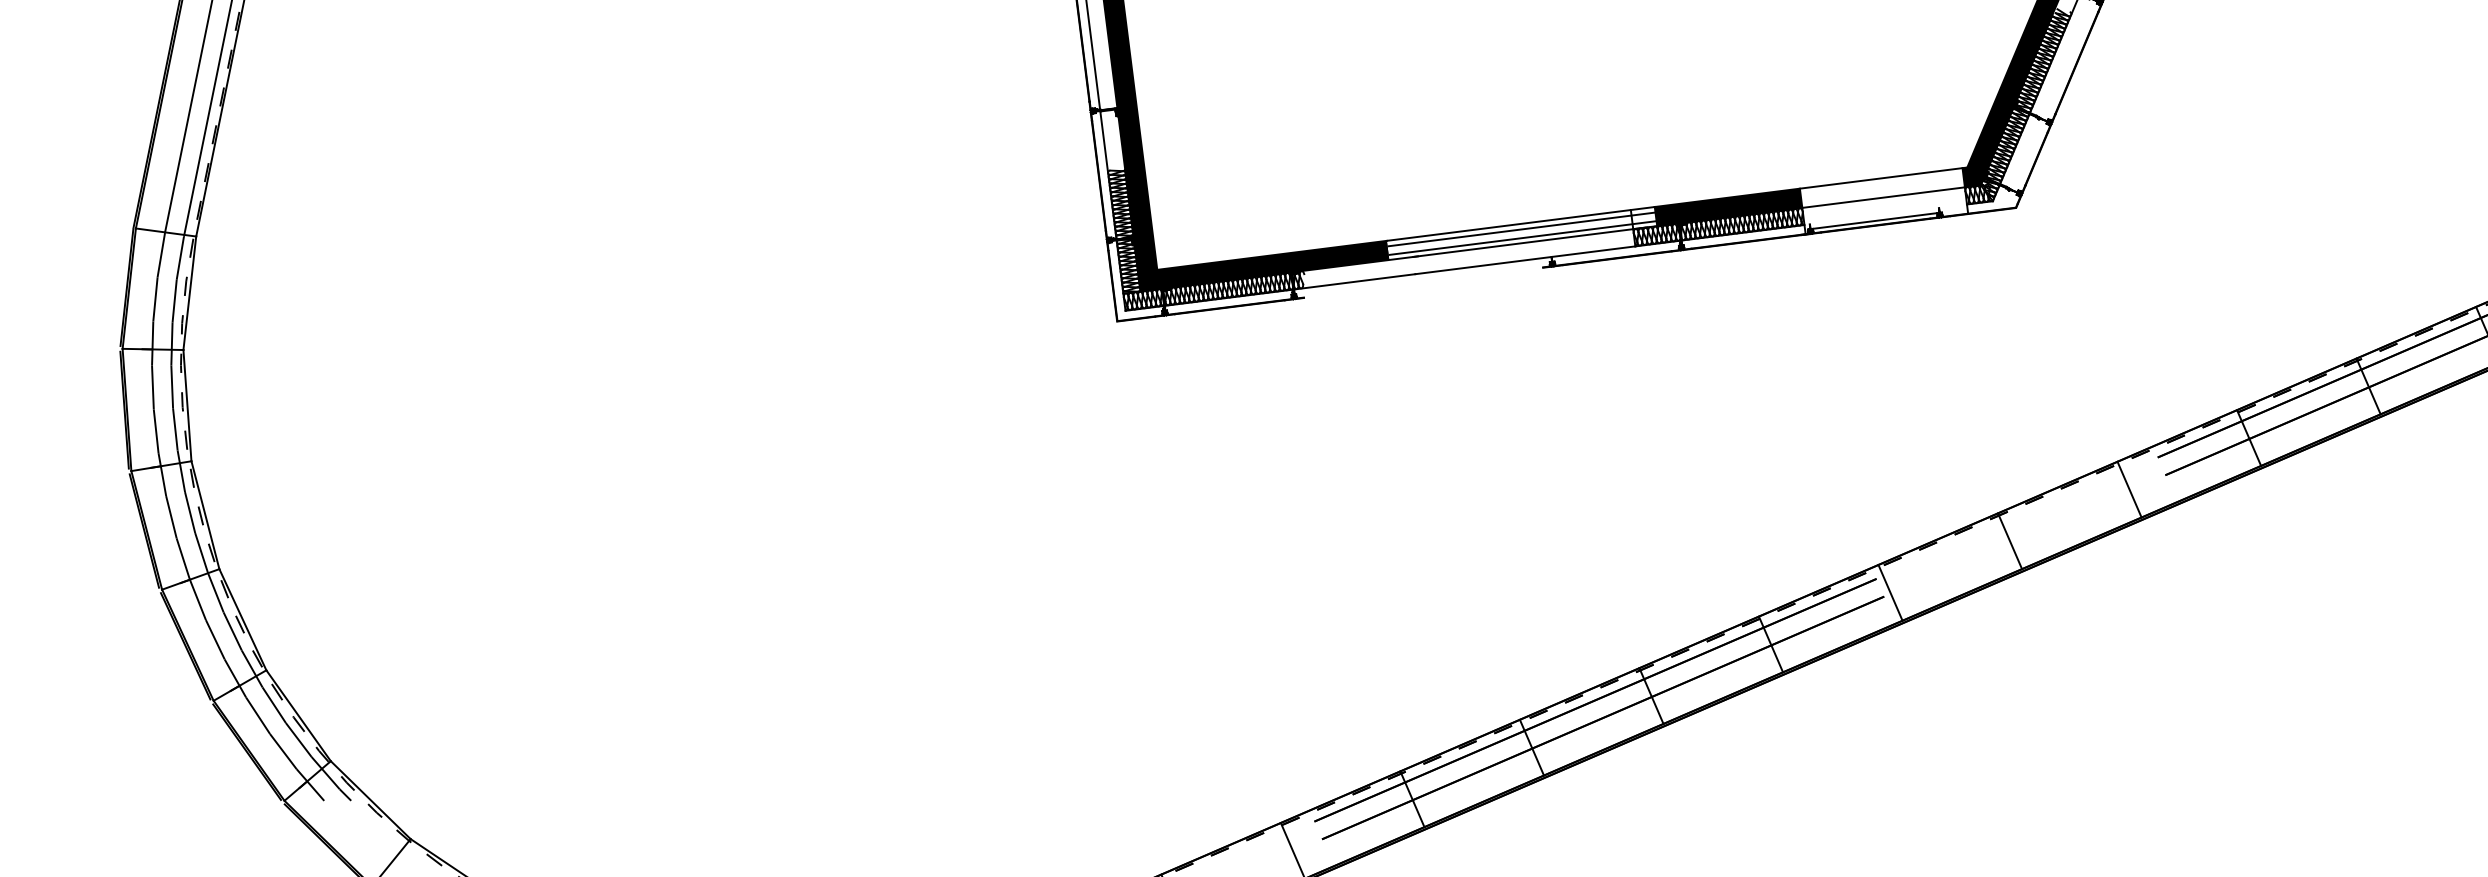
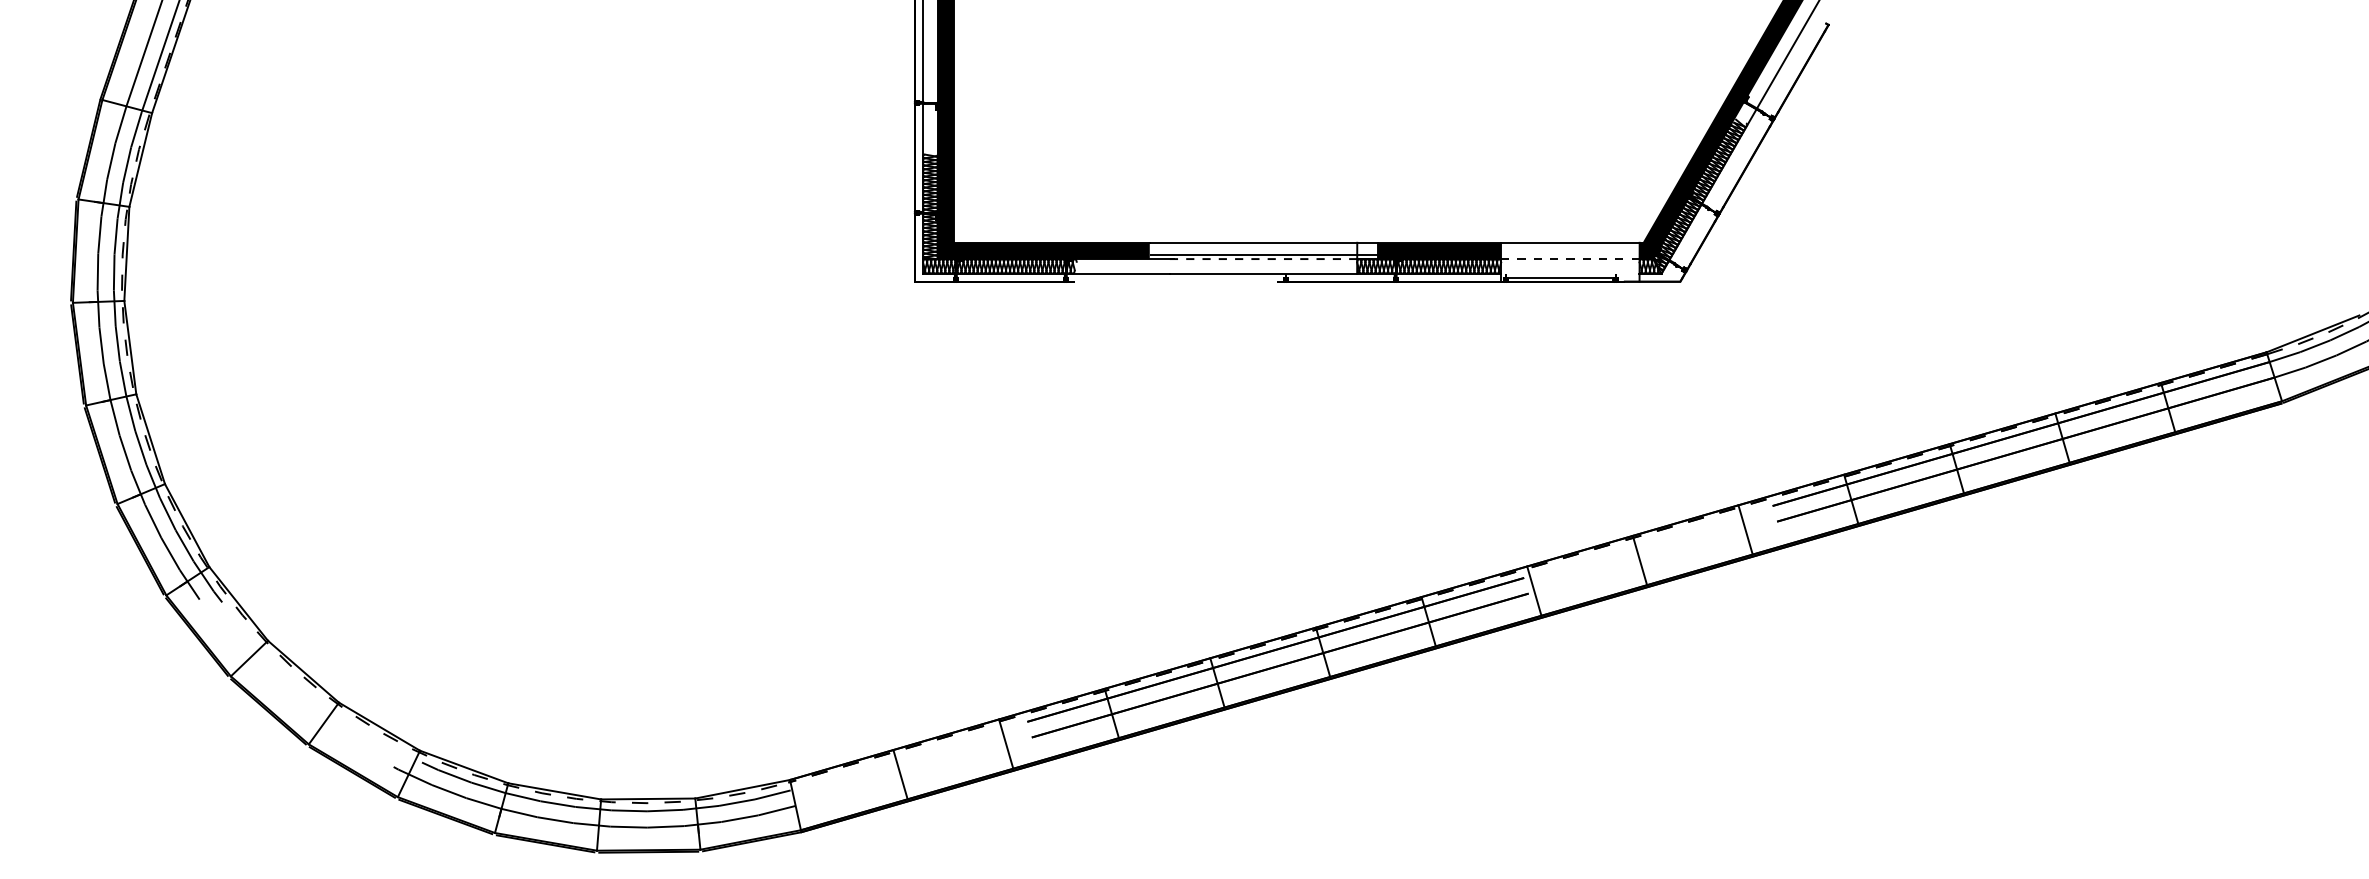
line: (1883, 198) -> (1570, 259), solid -> dashed
line: (1521, 229) -> (1263, 247), removed
line: (1523, 243) -> (1263, 259), solid -> dashed

